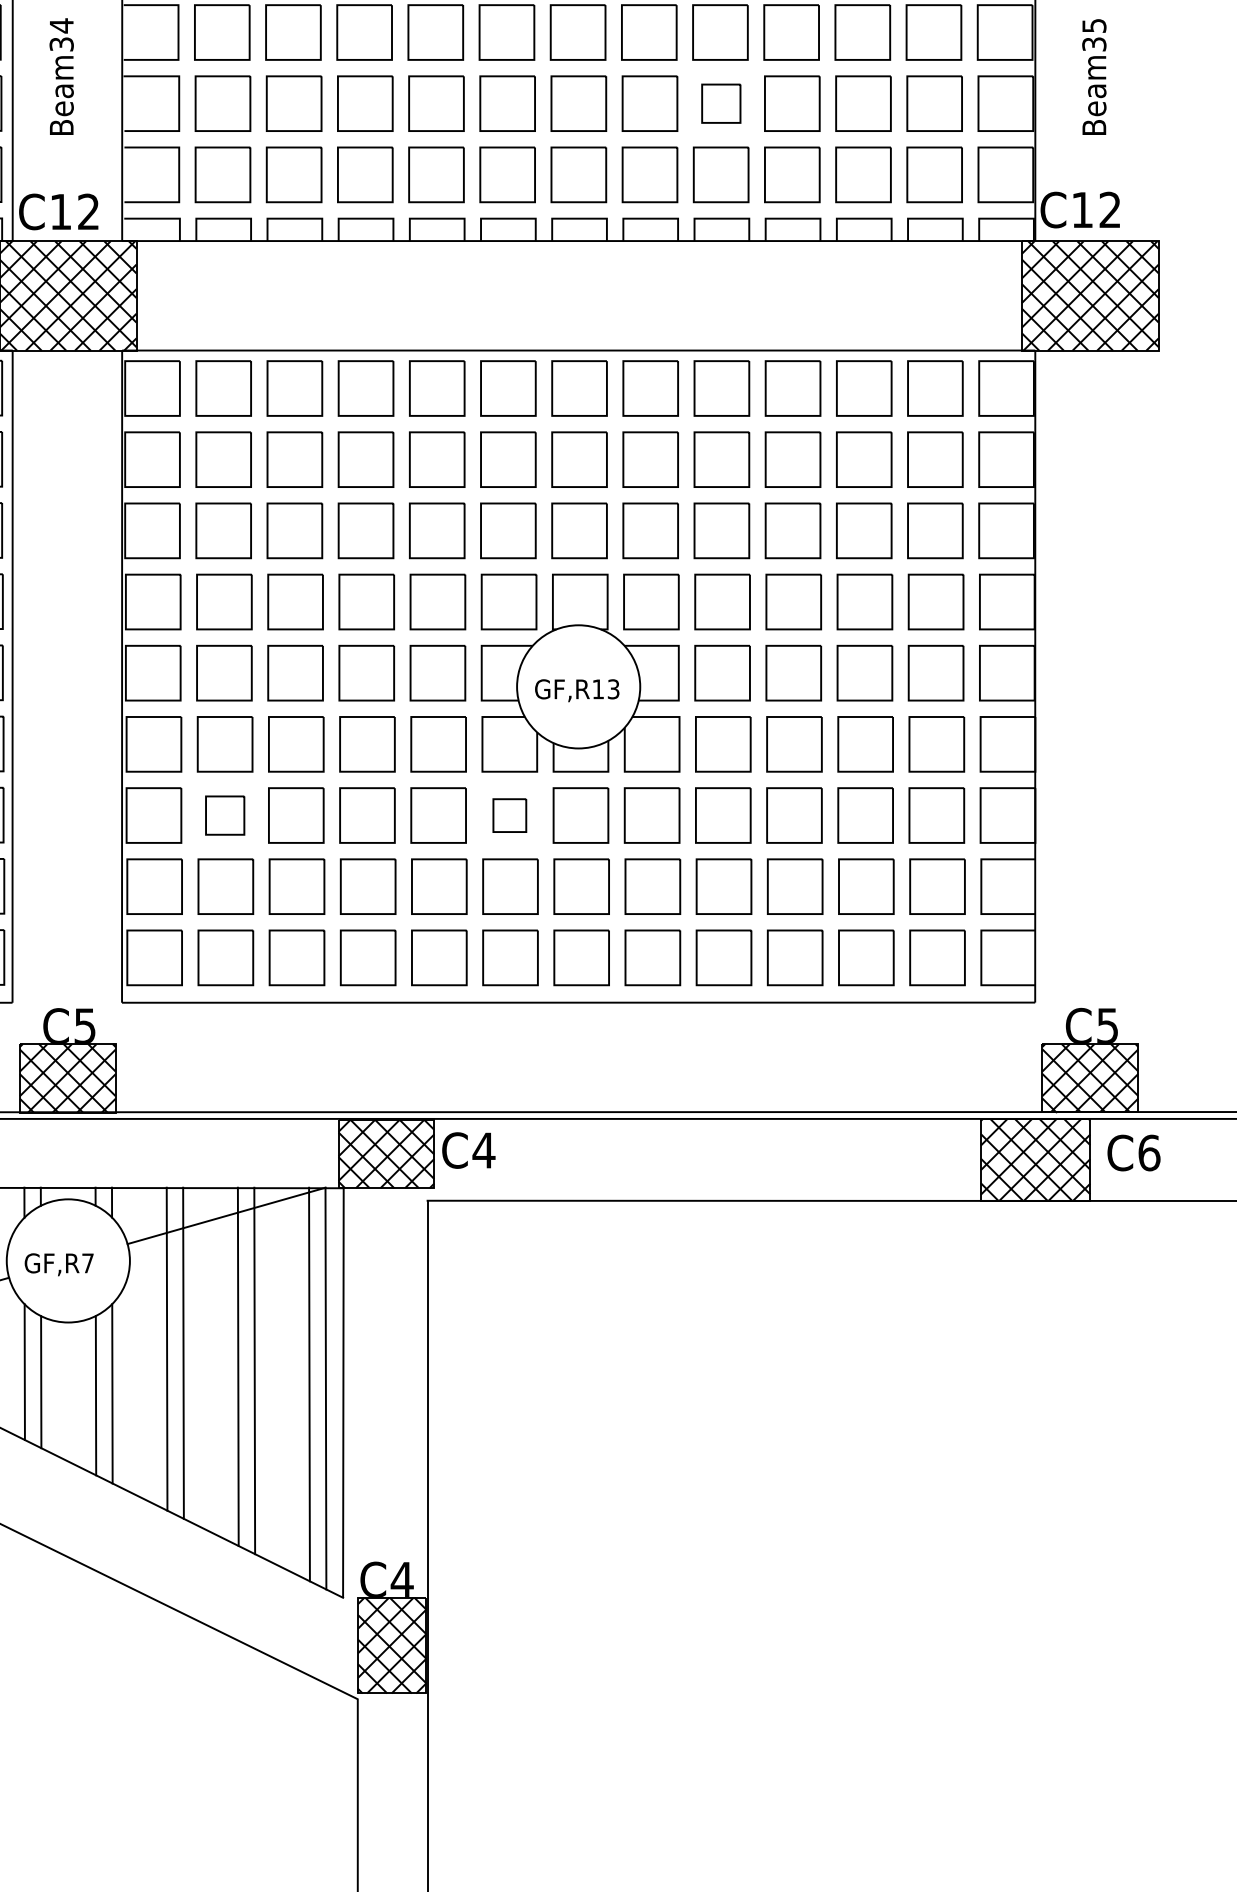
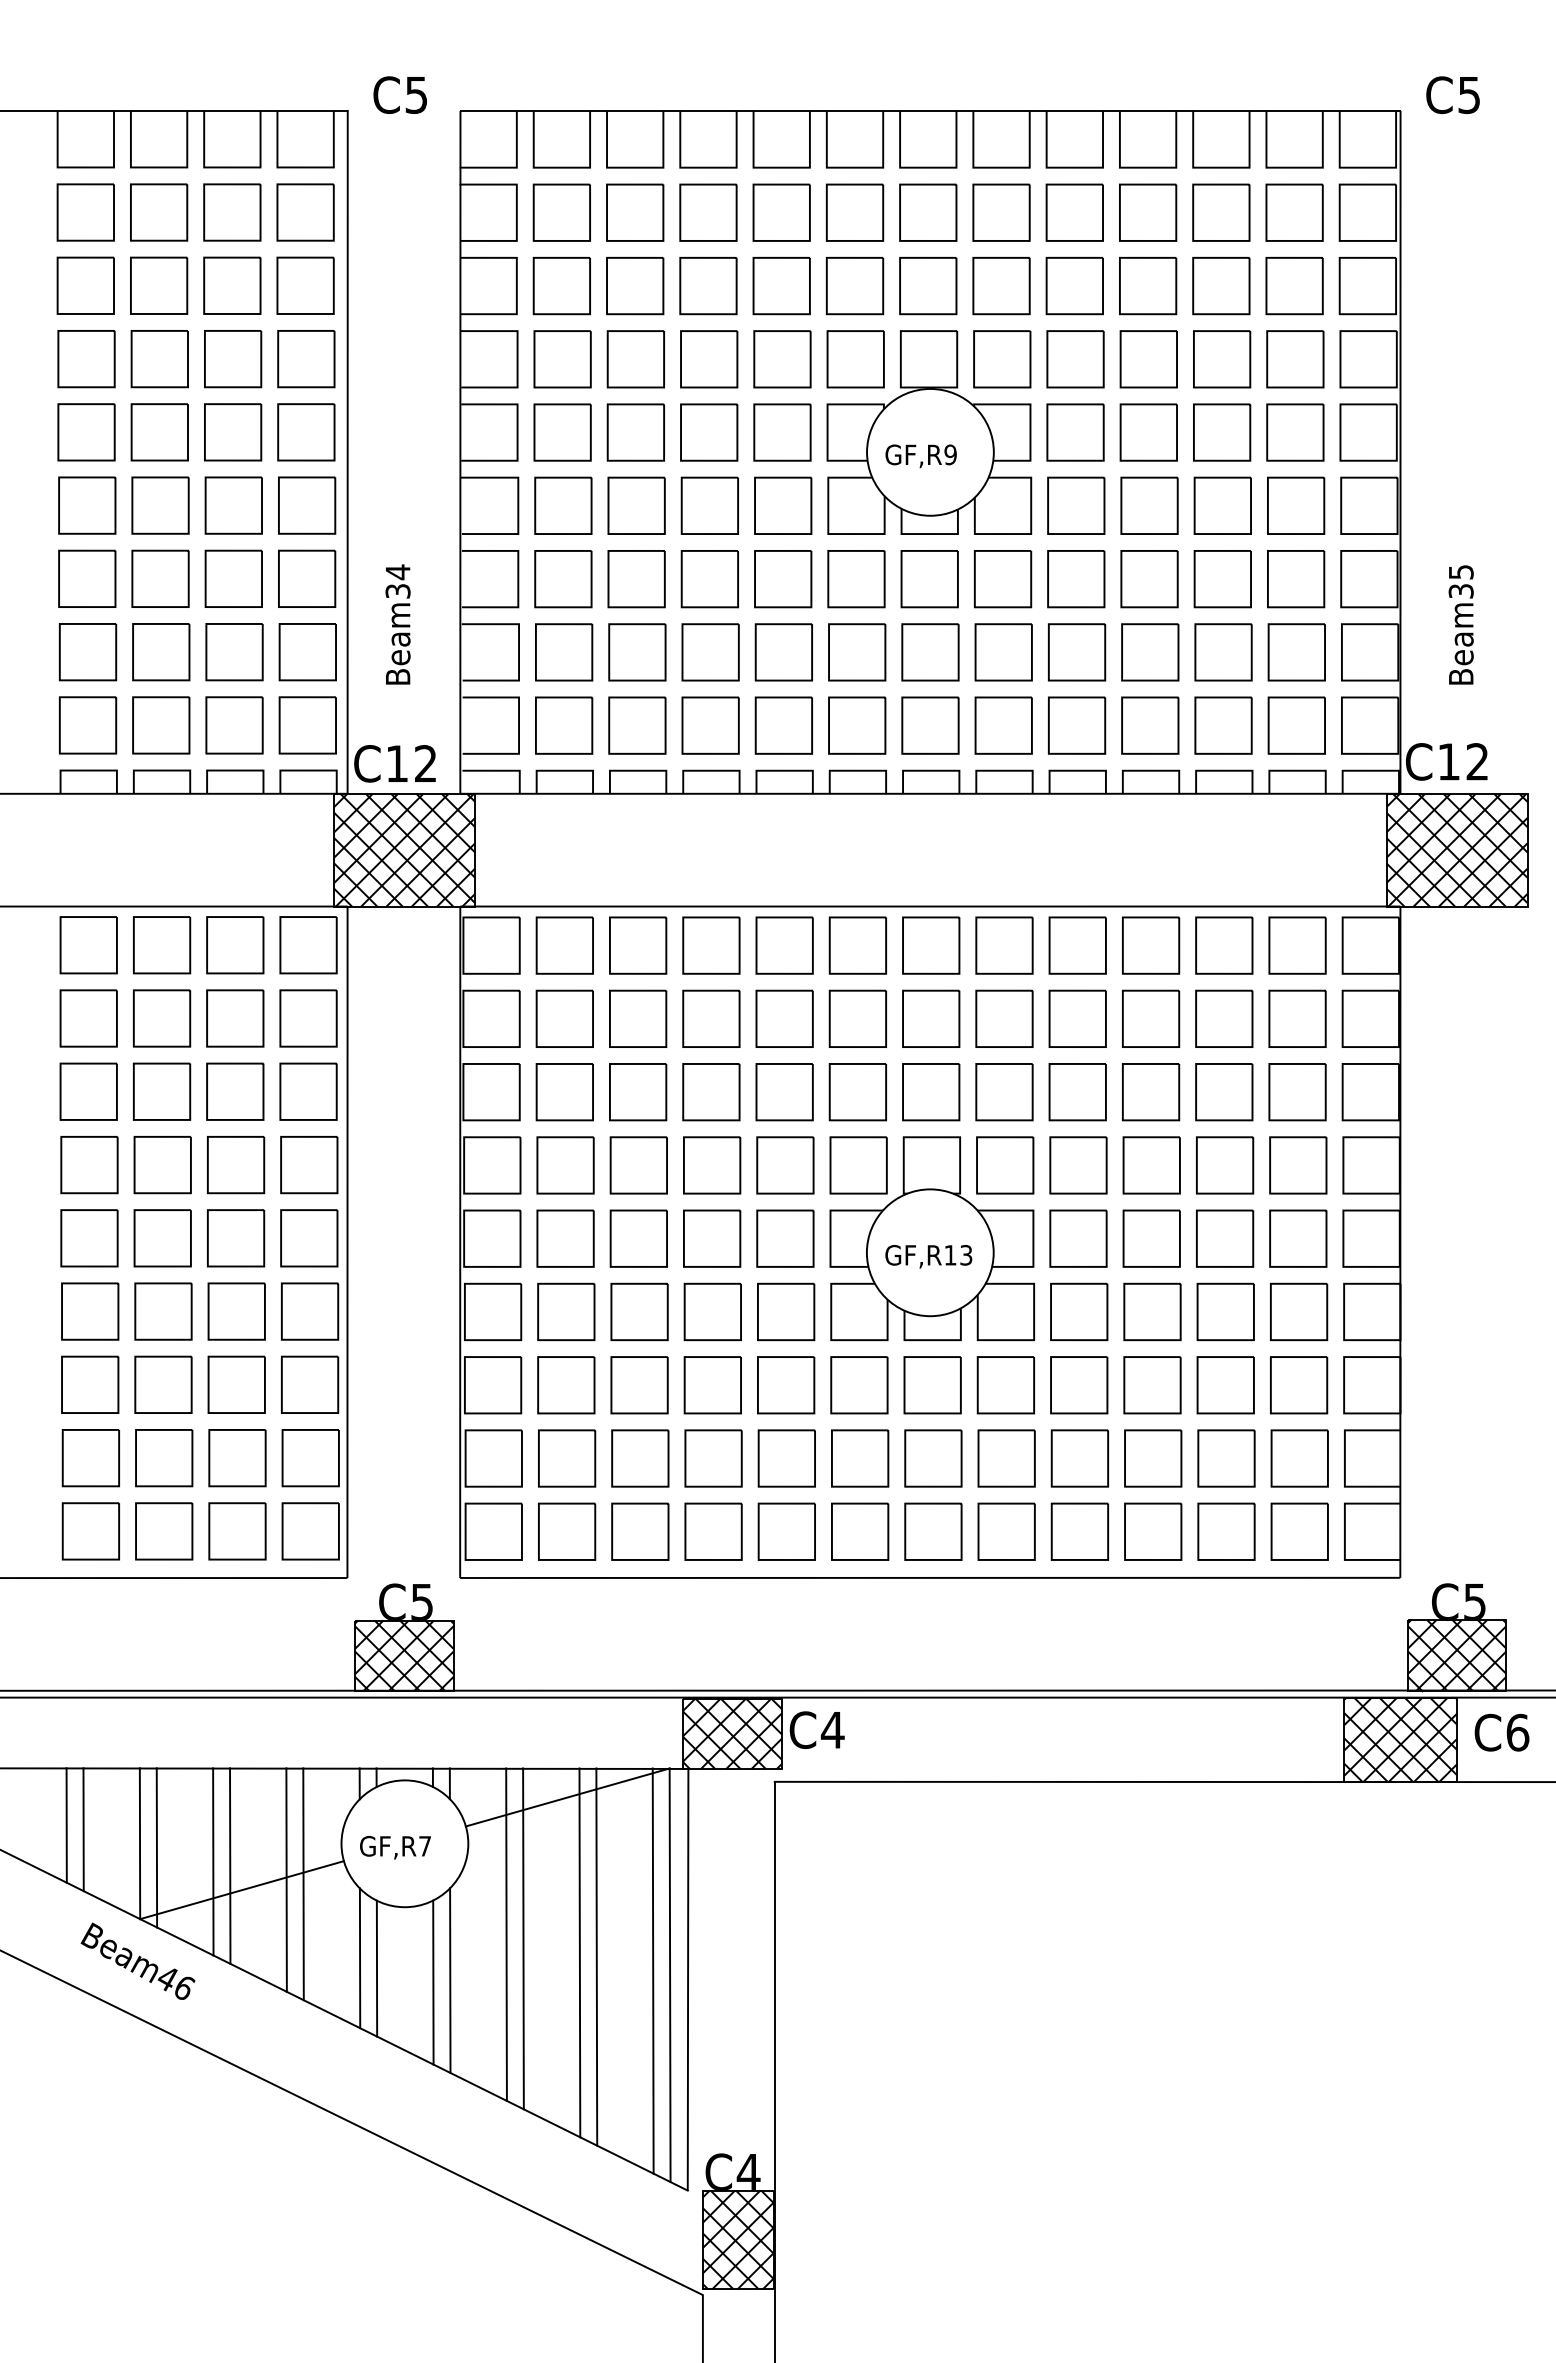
part: (721, 103) -> (1077, 652), size x1.43
part: (225, 815) -> (566, 1385), size x1.43
part: (509, 815) -> (859, 1385), size x1.67

